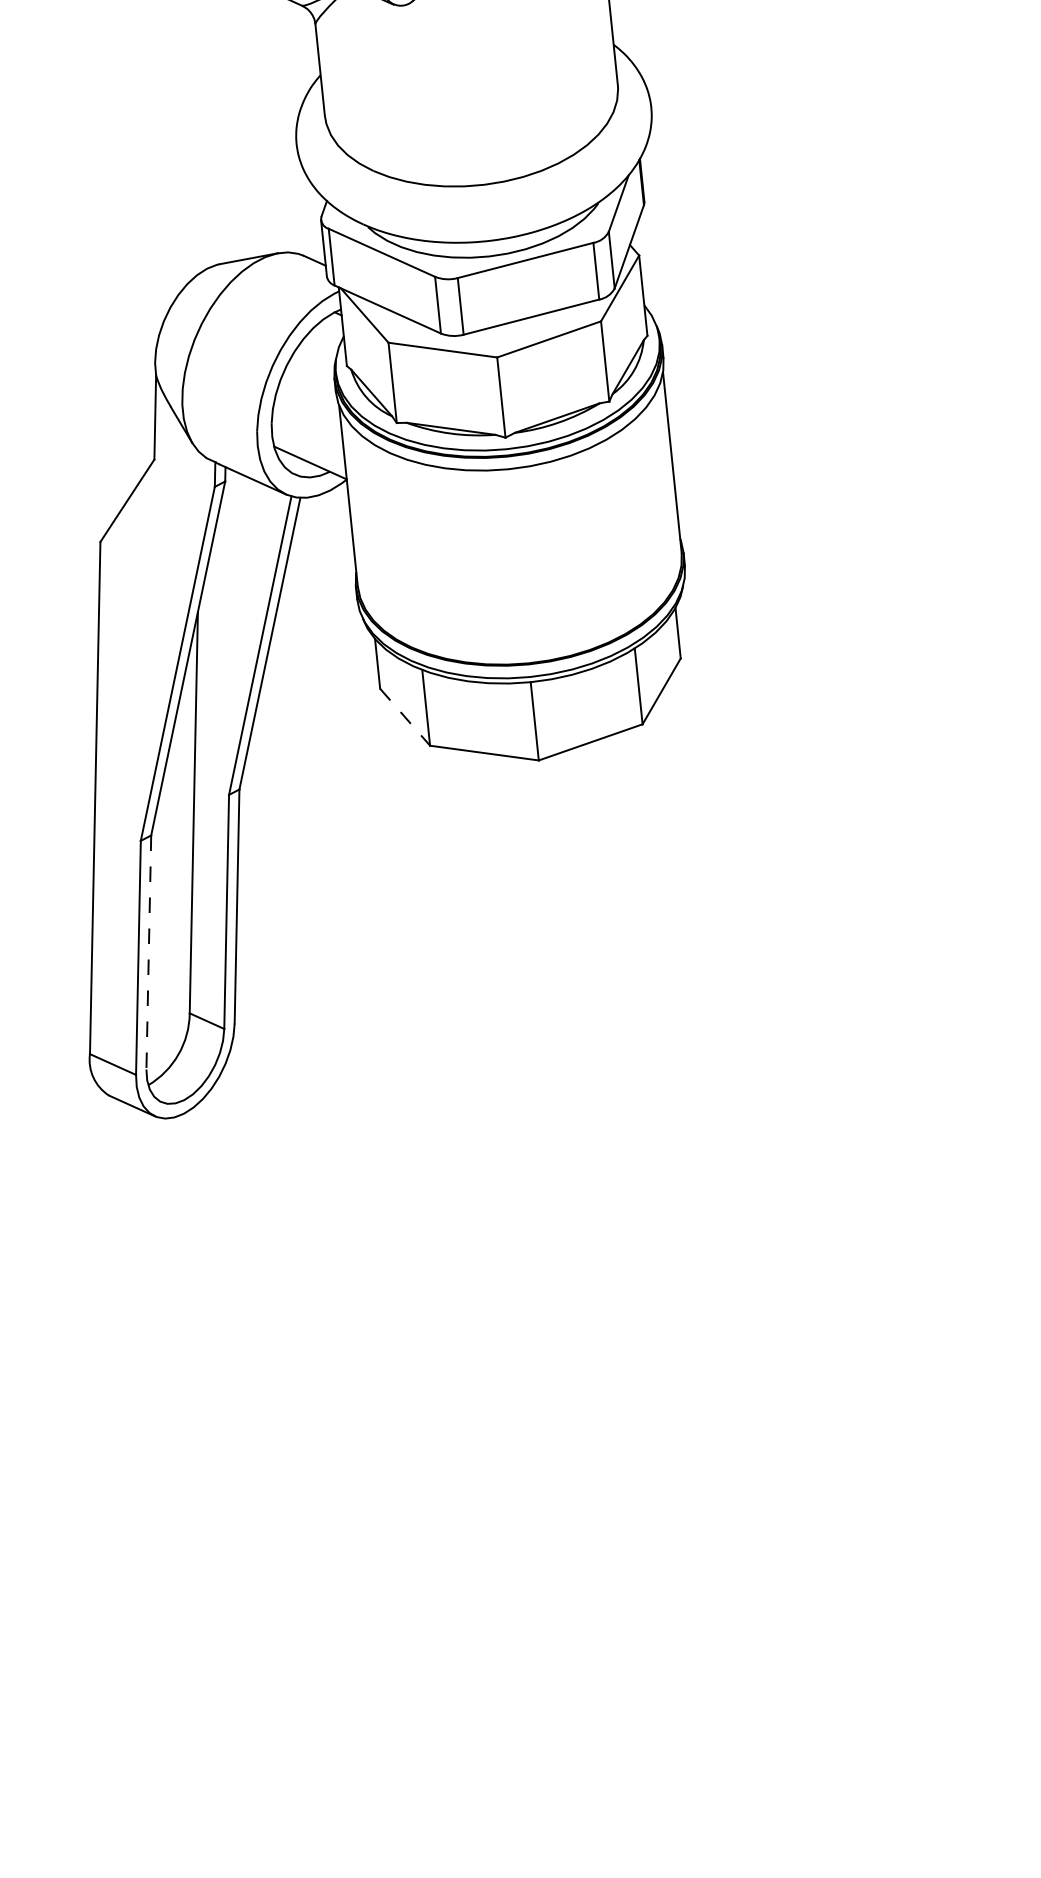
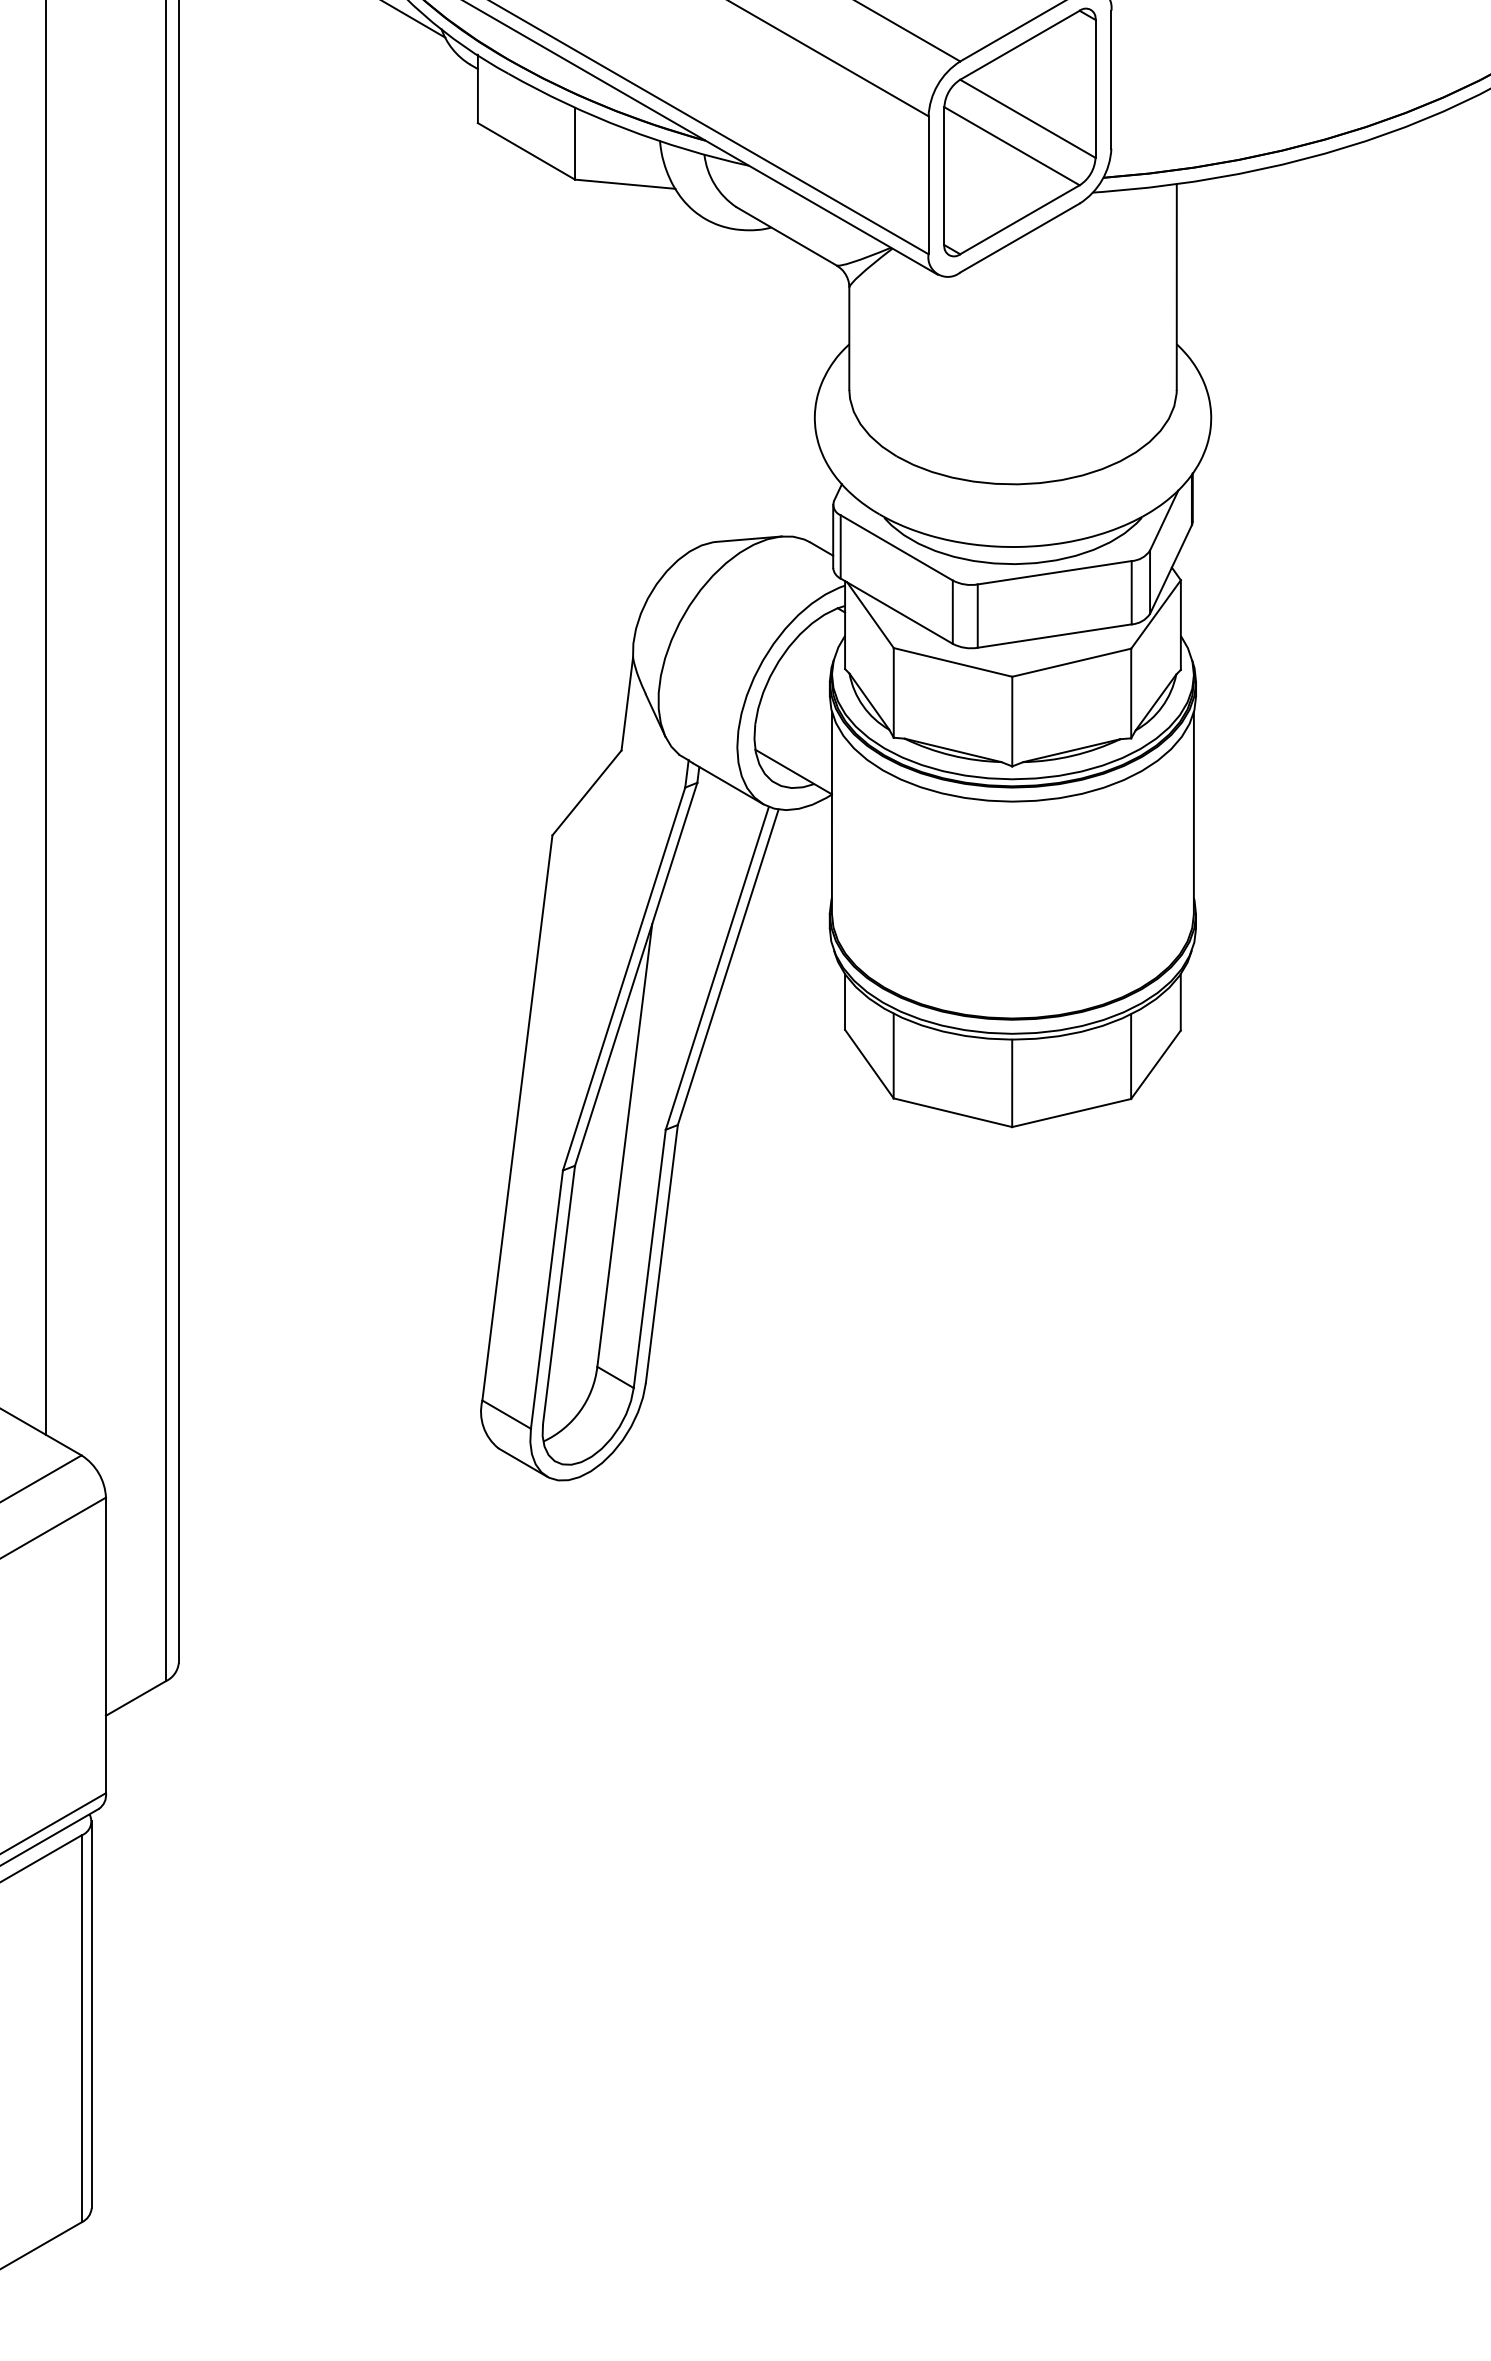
line: (405, 717) -> (869, 1064), dashed -> solid
line: (148, 953) -> (558, 1295), dashed -> solid

